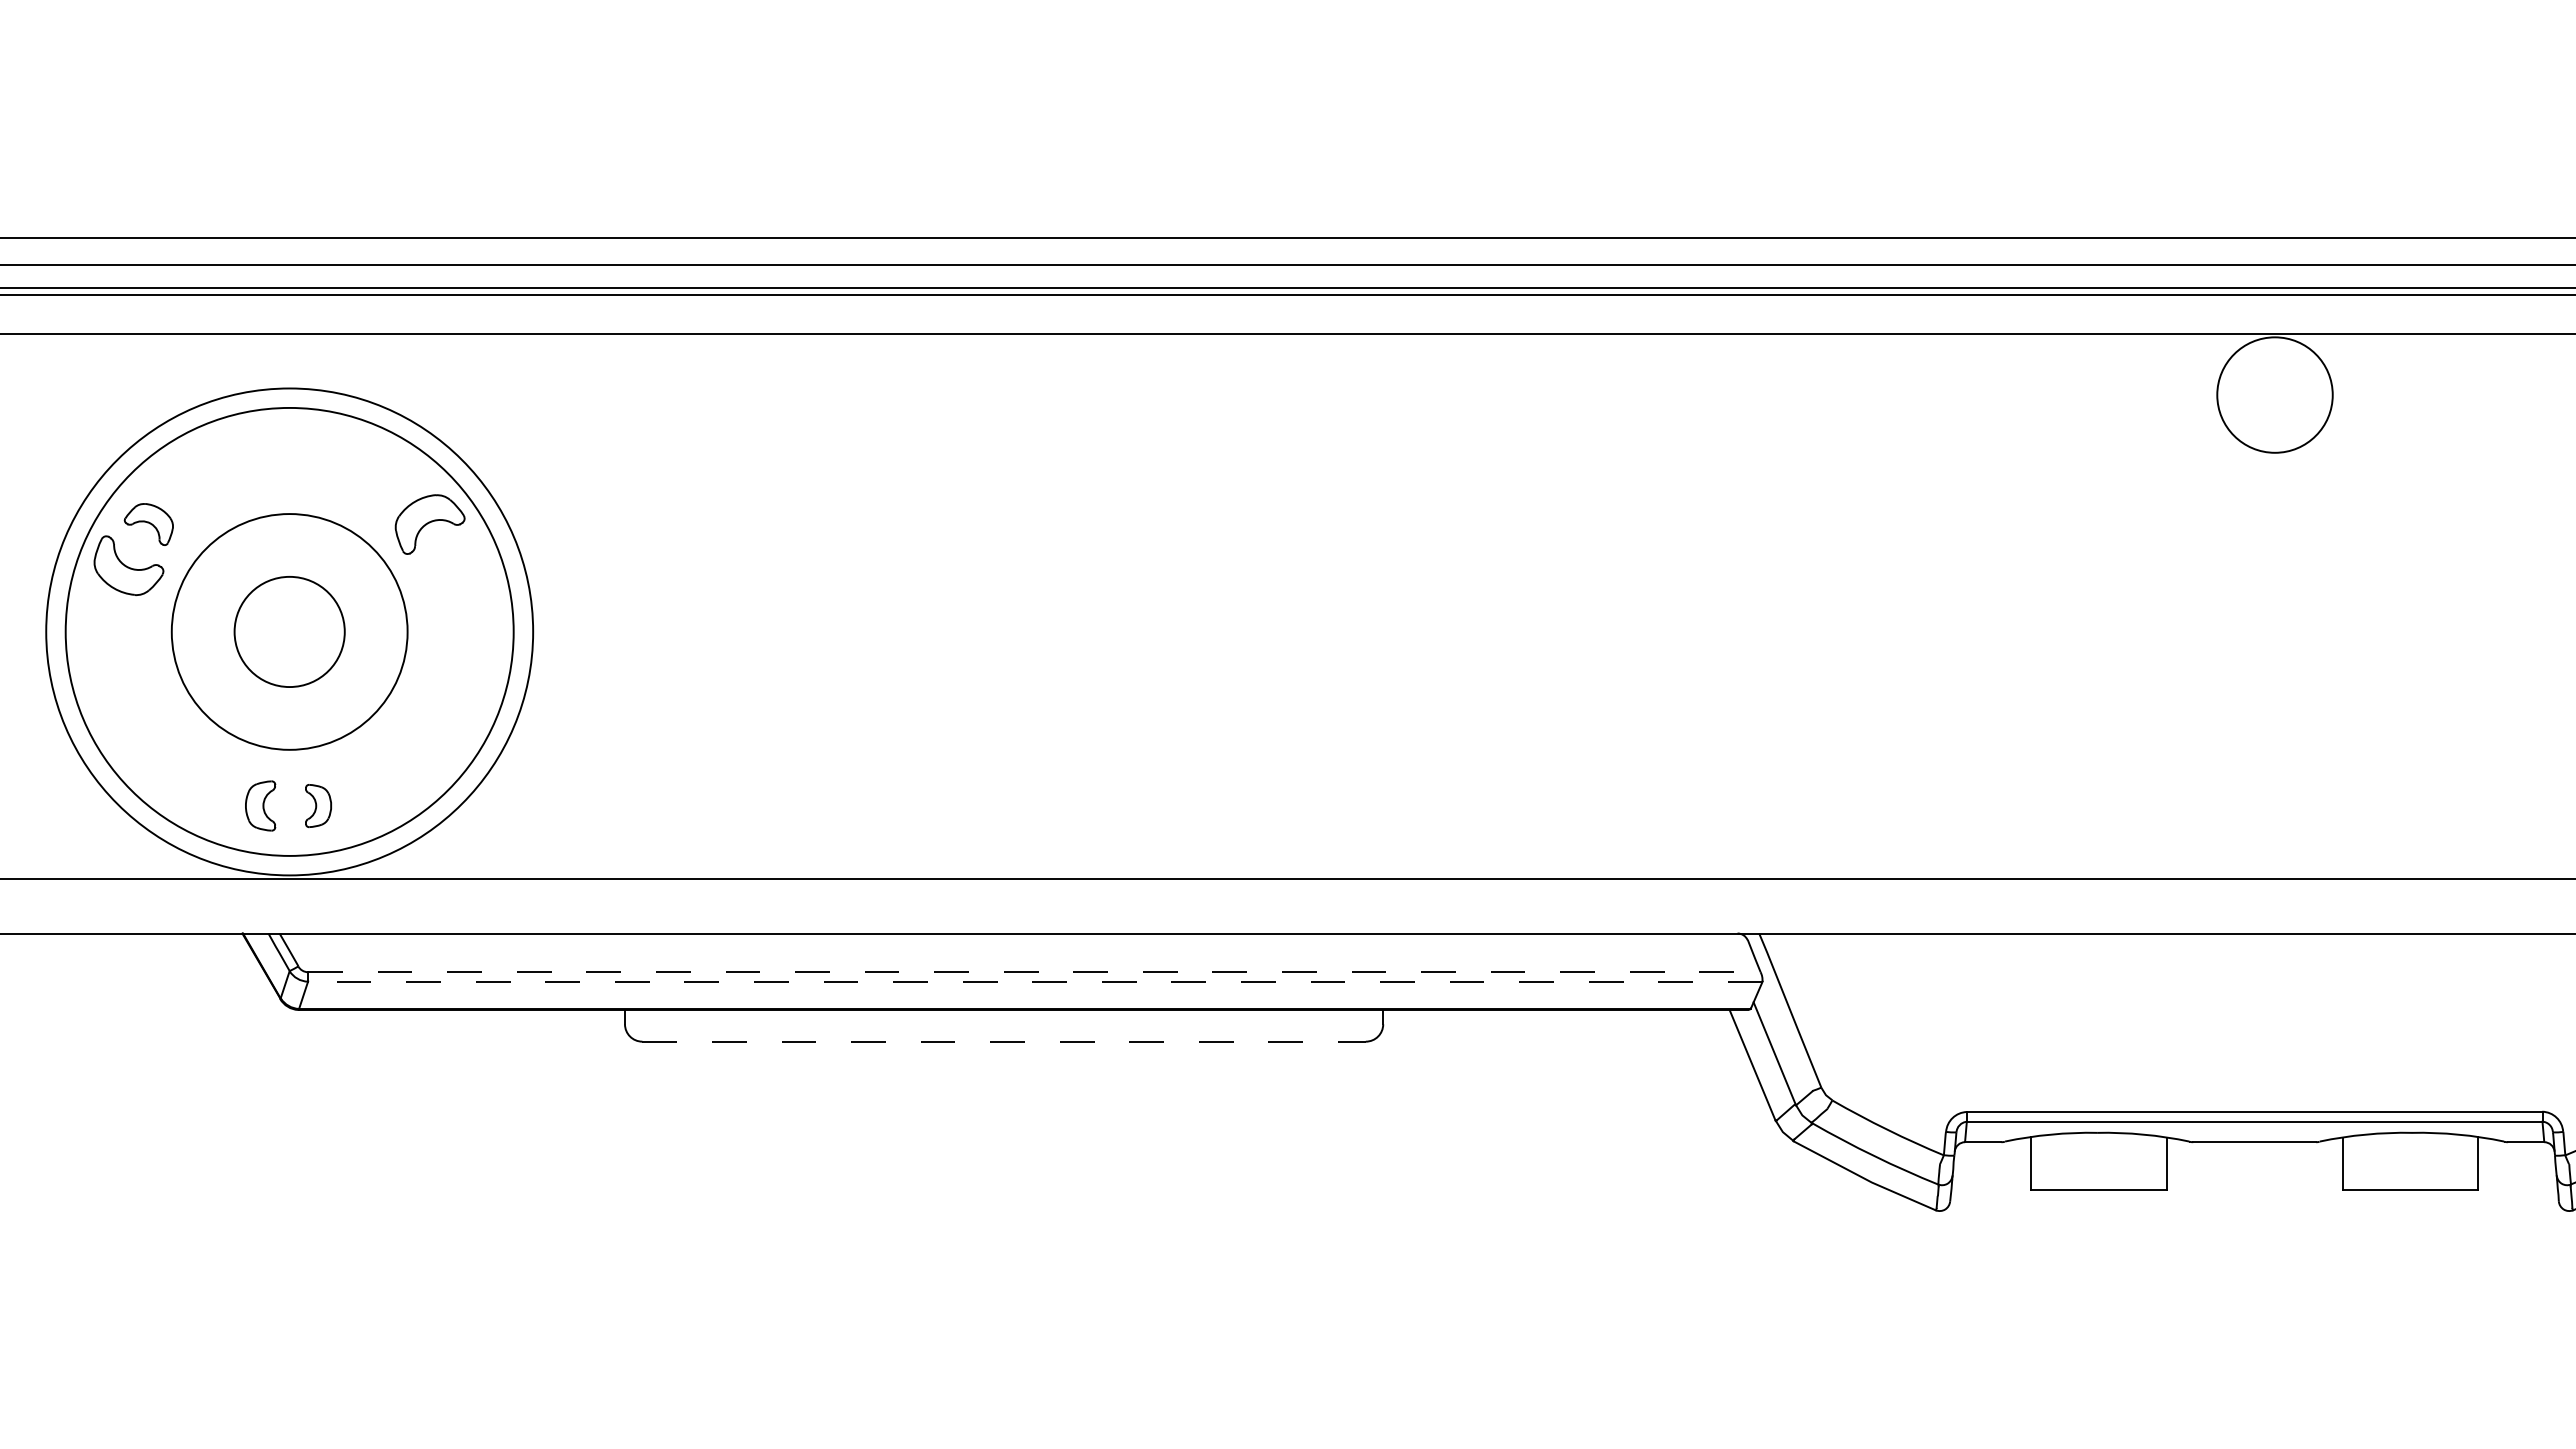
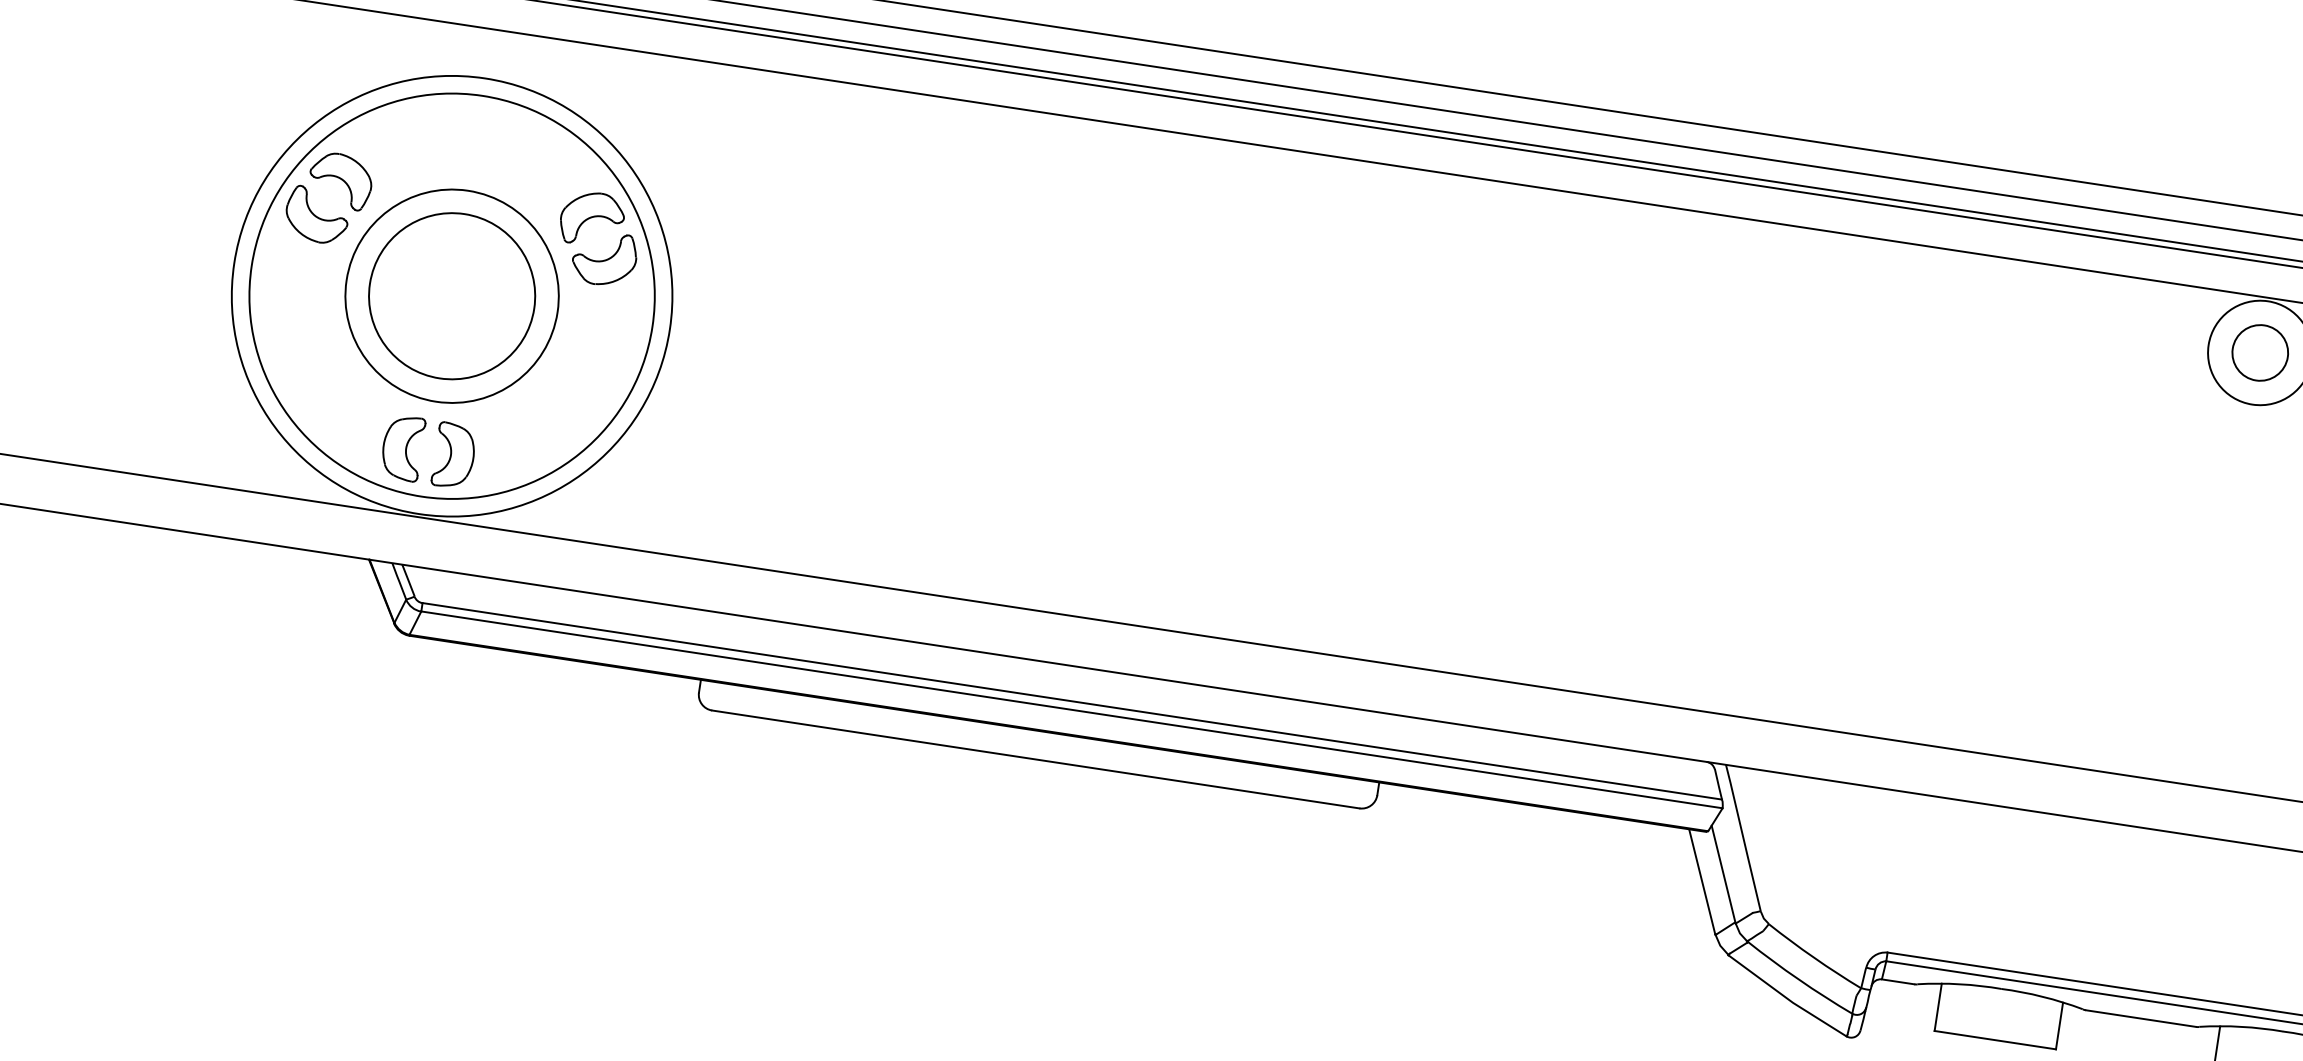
circle: (2274, 394) -> (2259, 352), added
part: (148, 524) -> (340, 181), size x1.43
part: (449, 565) -> (604, 258), added
circle: (289, 631) -> (452, 295), size x1.67
part: (260, 805) -> (402, 447), size x1.43
part: (318, 805) -> (454, 455), size x1.67
line: (1034, 972) -> (1072, 701), dashed -> solid
line: (1034, 981) -> (1071, 709), dashed -> solid
line: (1004, 1041) -> (1036, 759), dashed -> solid

